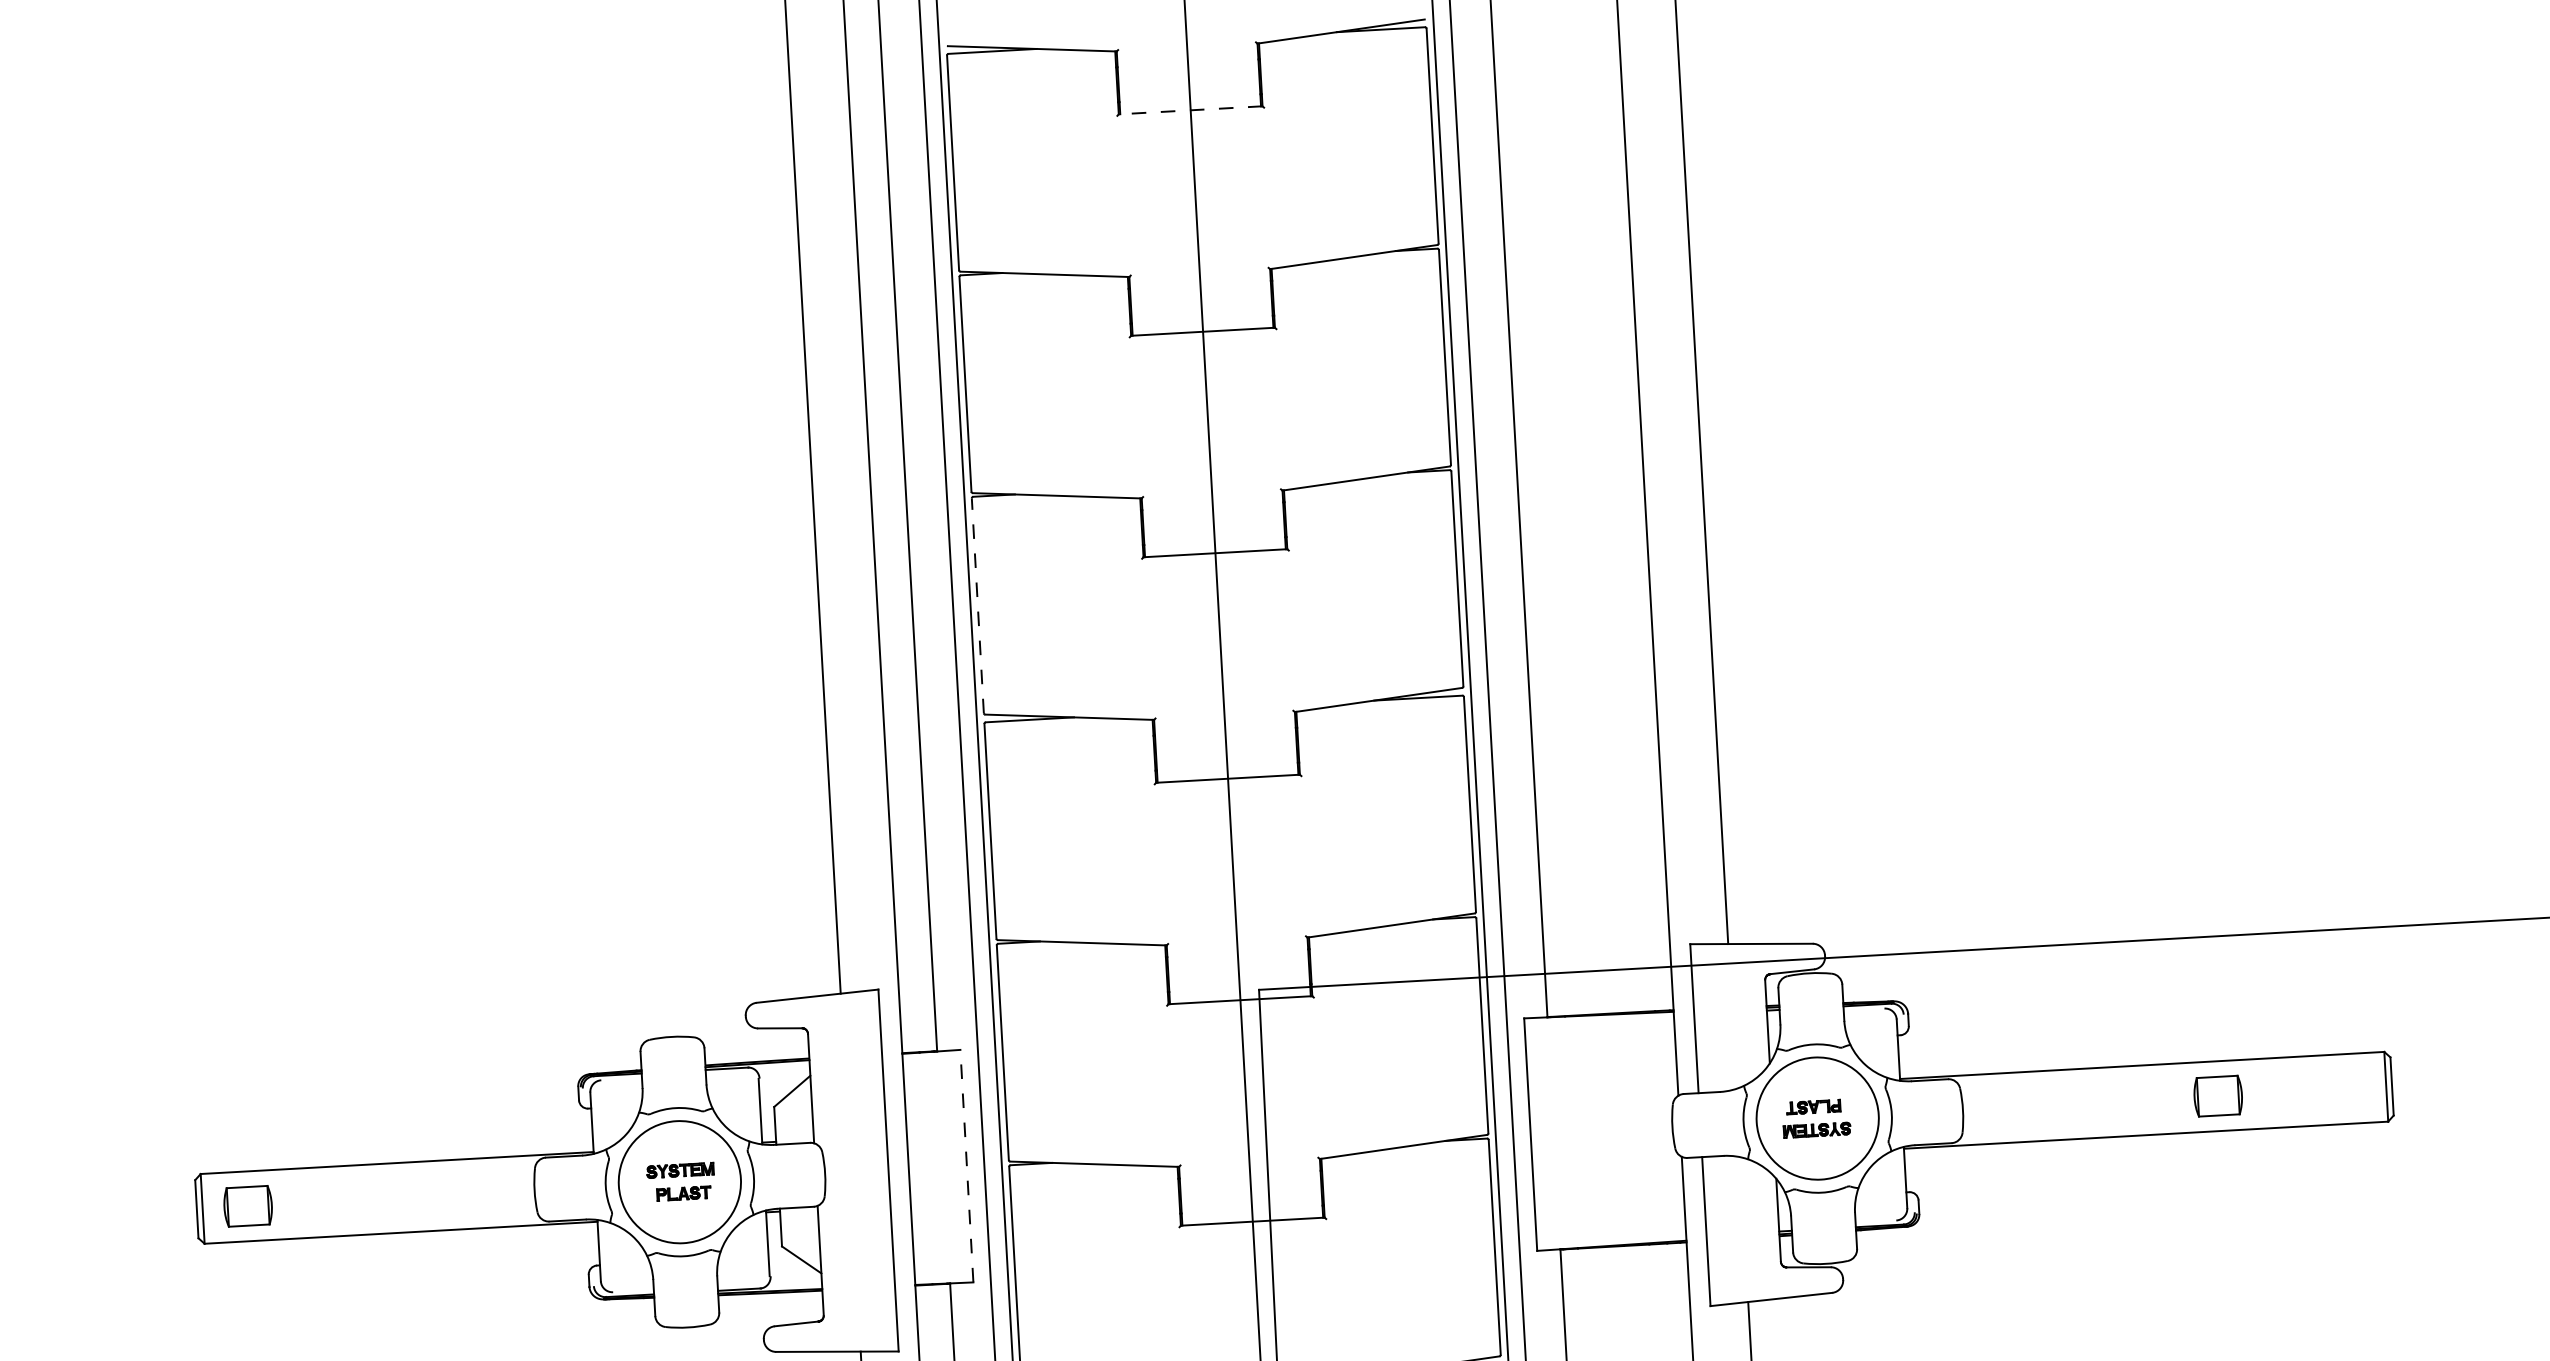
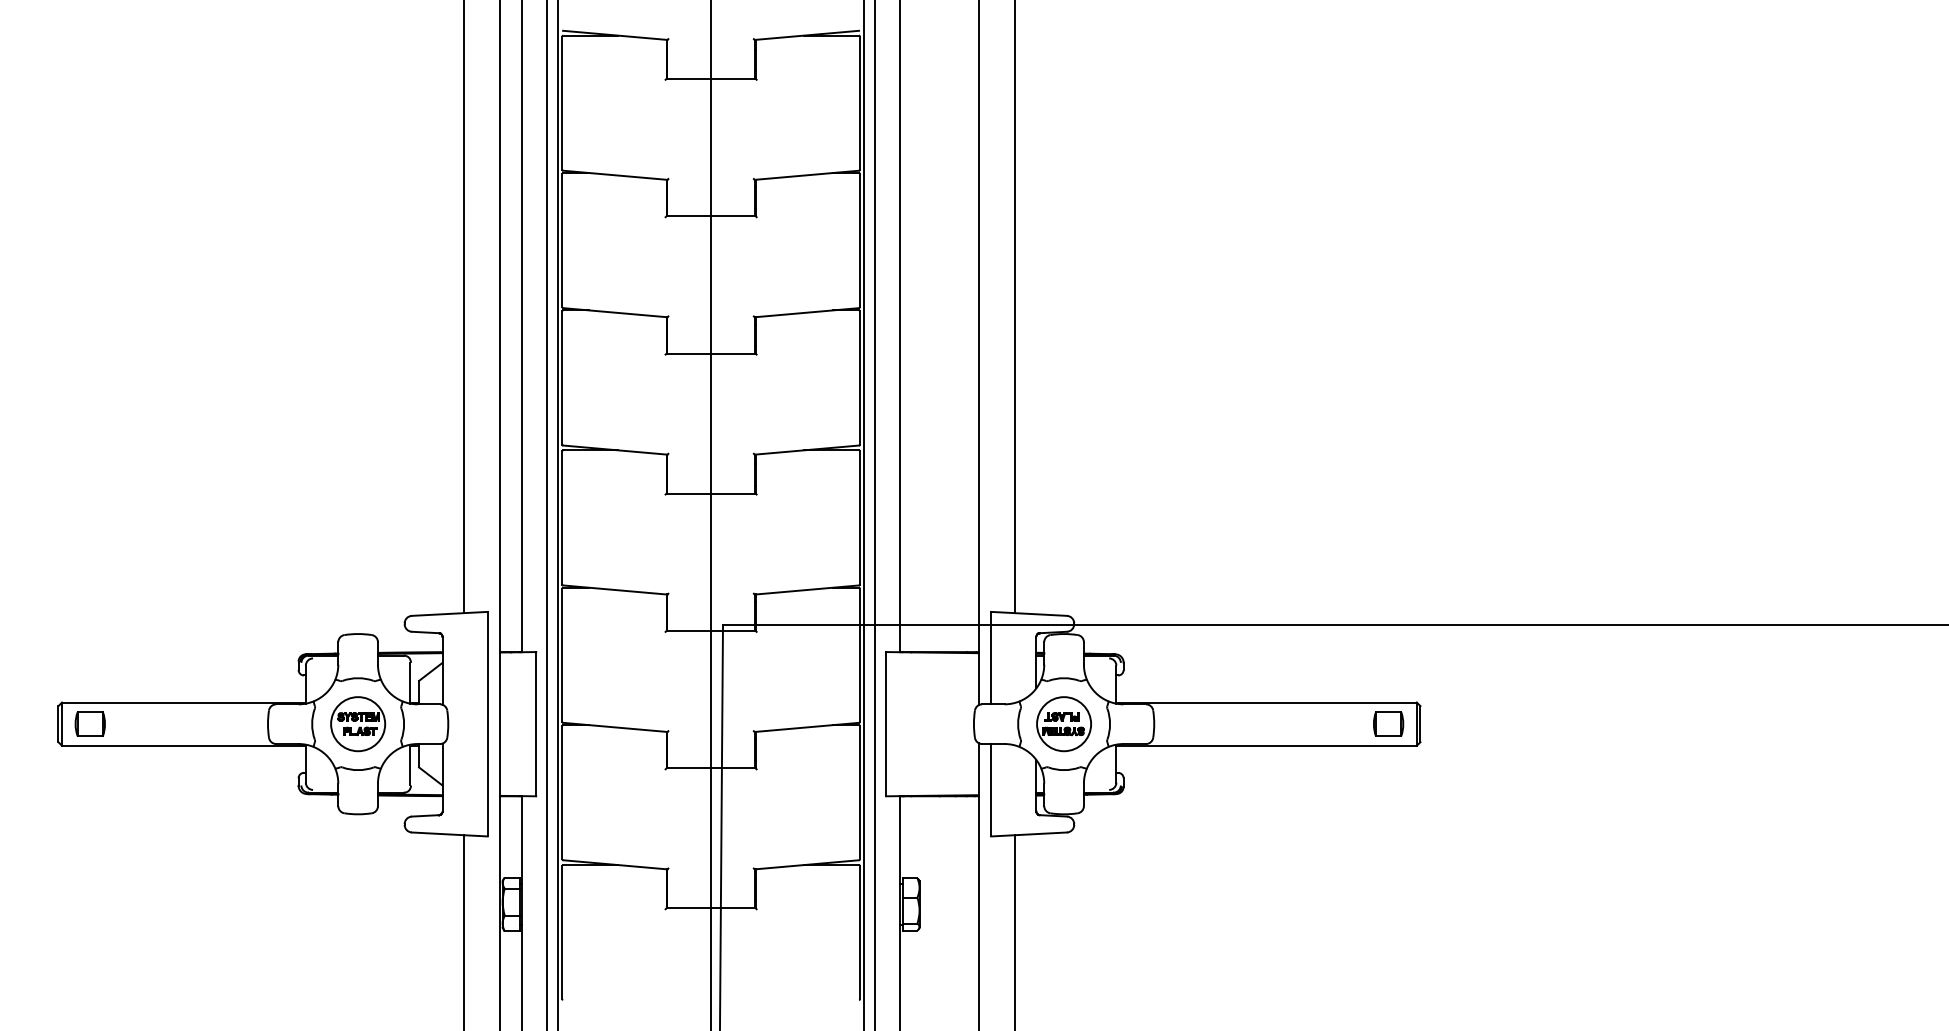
line: (1191, 109) -> (711, 78), dashed -> solid
line: (978, 605) -> (562, 377), dashed -> solid
part: (2218, 1095) -> (1388, 723), moved
circle: (1818, 1119) -> (1064, 724), size x0.71
line: (967, 1165) -> (536, 723), dashed -> solid
circle: (680, 1182) -> (358, 724), size x0.71

